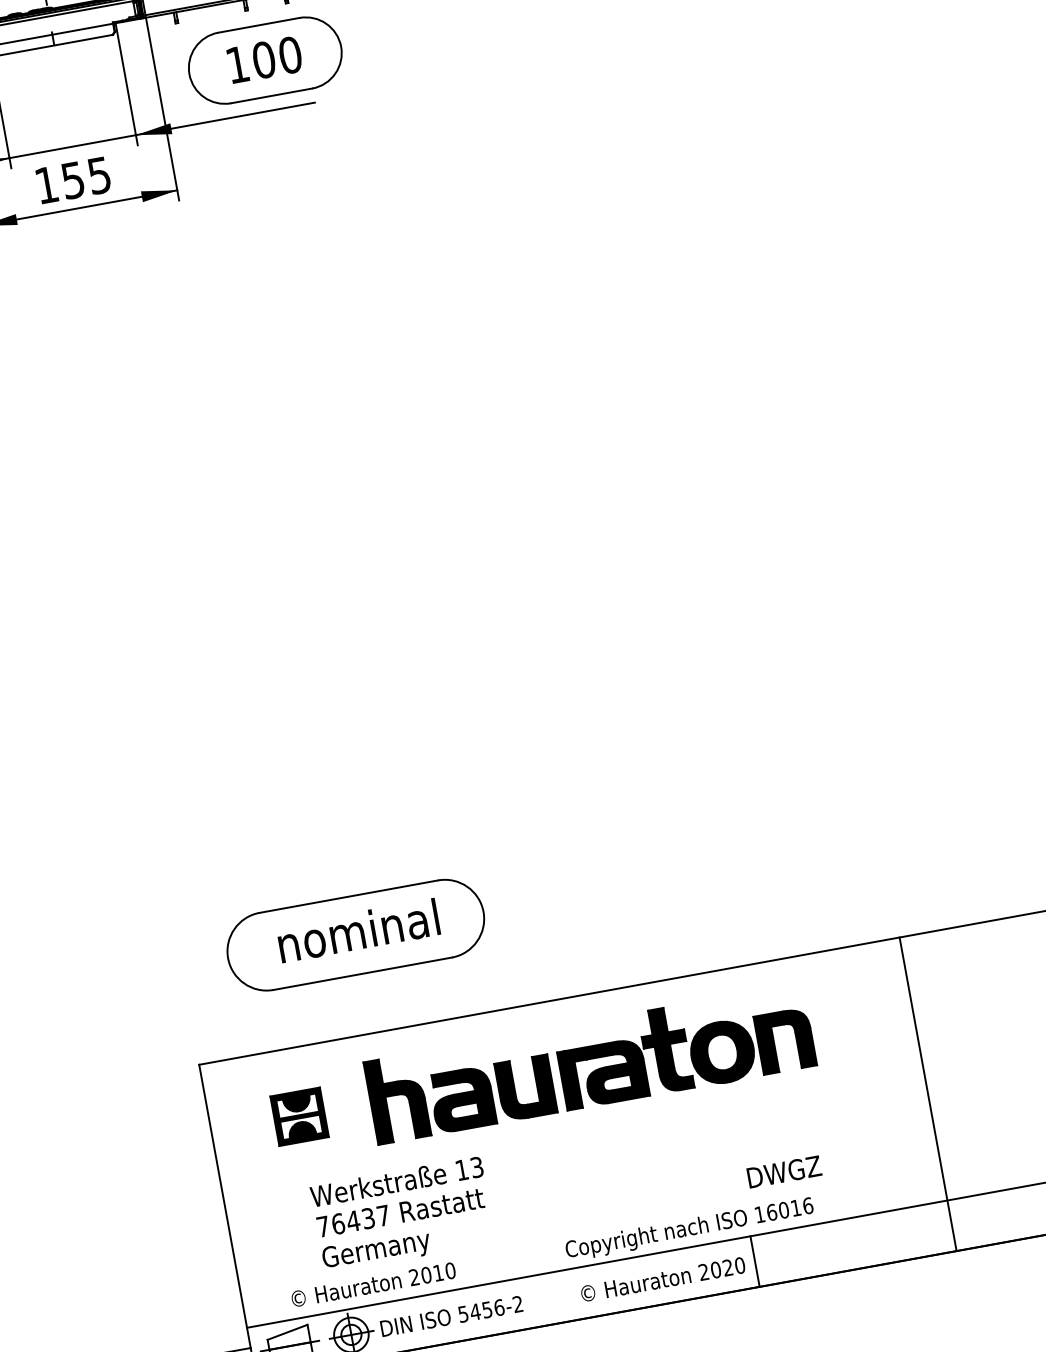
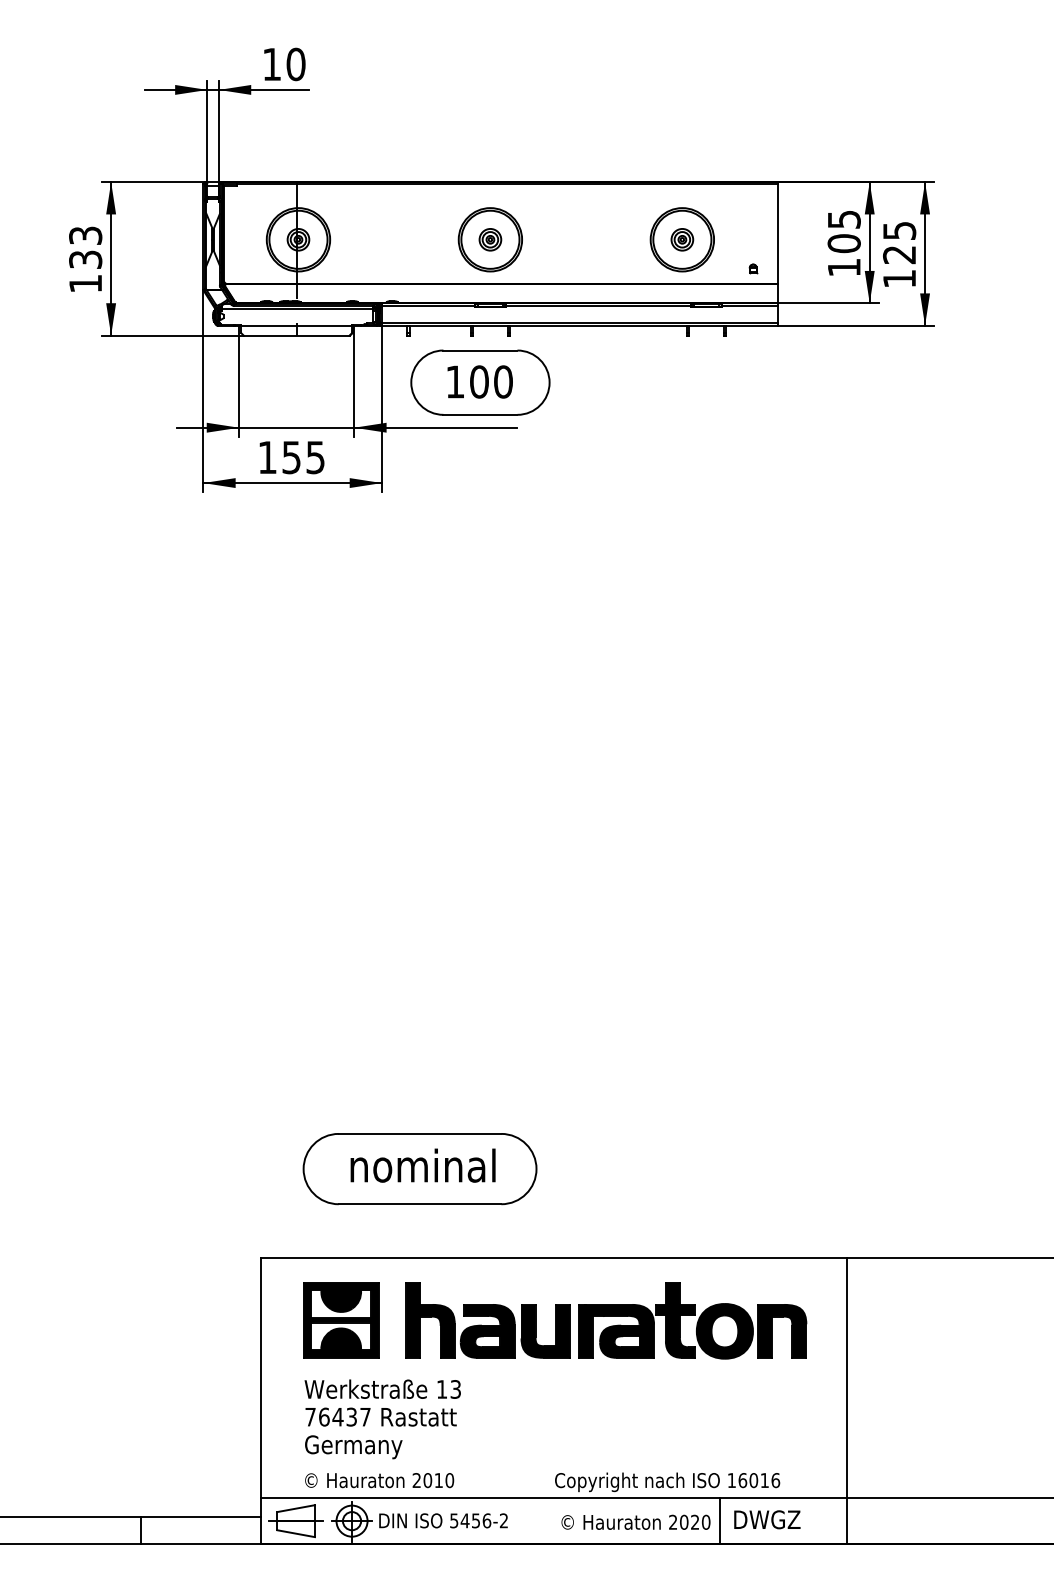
line: (928, 1094) -> (846, 1401), moved
part: (299, 1116) -> (341, 1320), size x1.67
text: (784, 1171) -> (767, 1519), moved
text: (402, 1214) -> (382, 1419), moved

